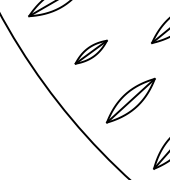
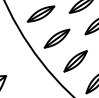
part: (90, 52) -> (56, 38), size x1.67

